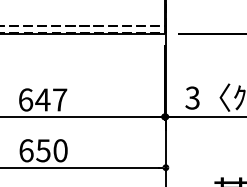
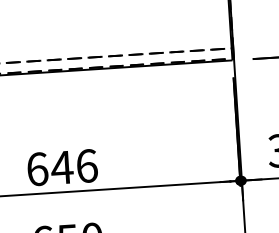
text: (60, 99) -> (87, 165), 647 -> 646

